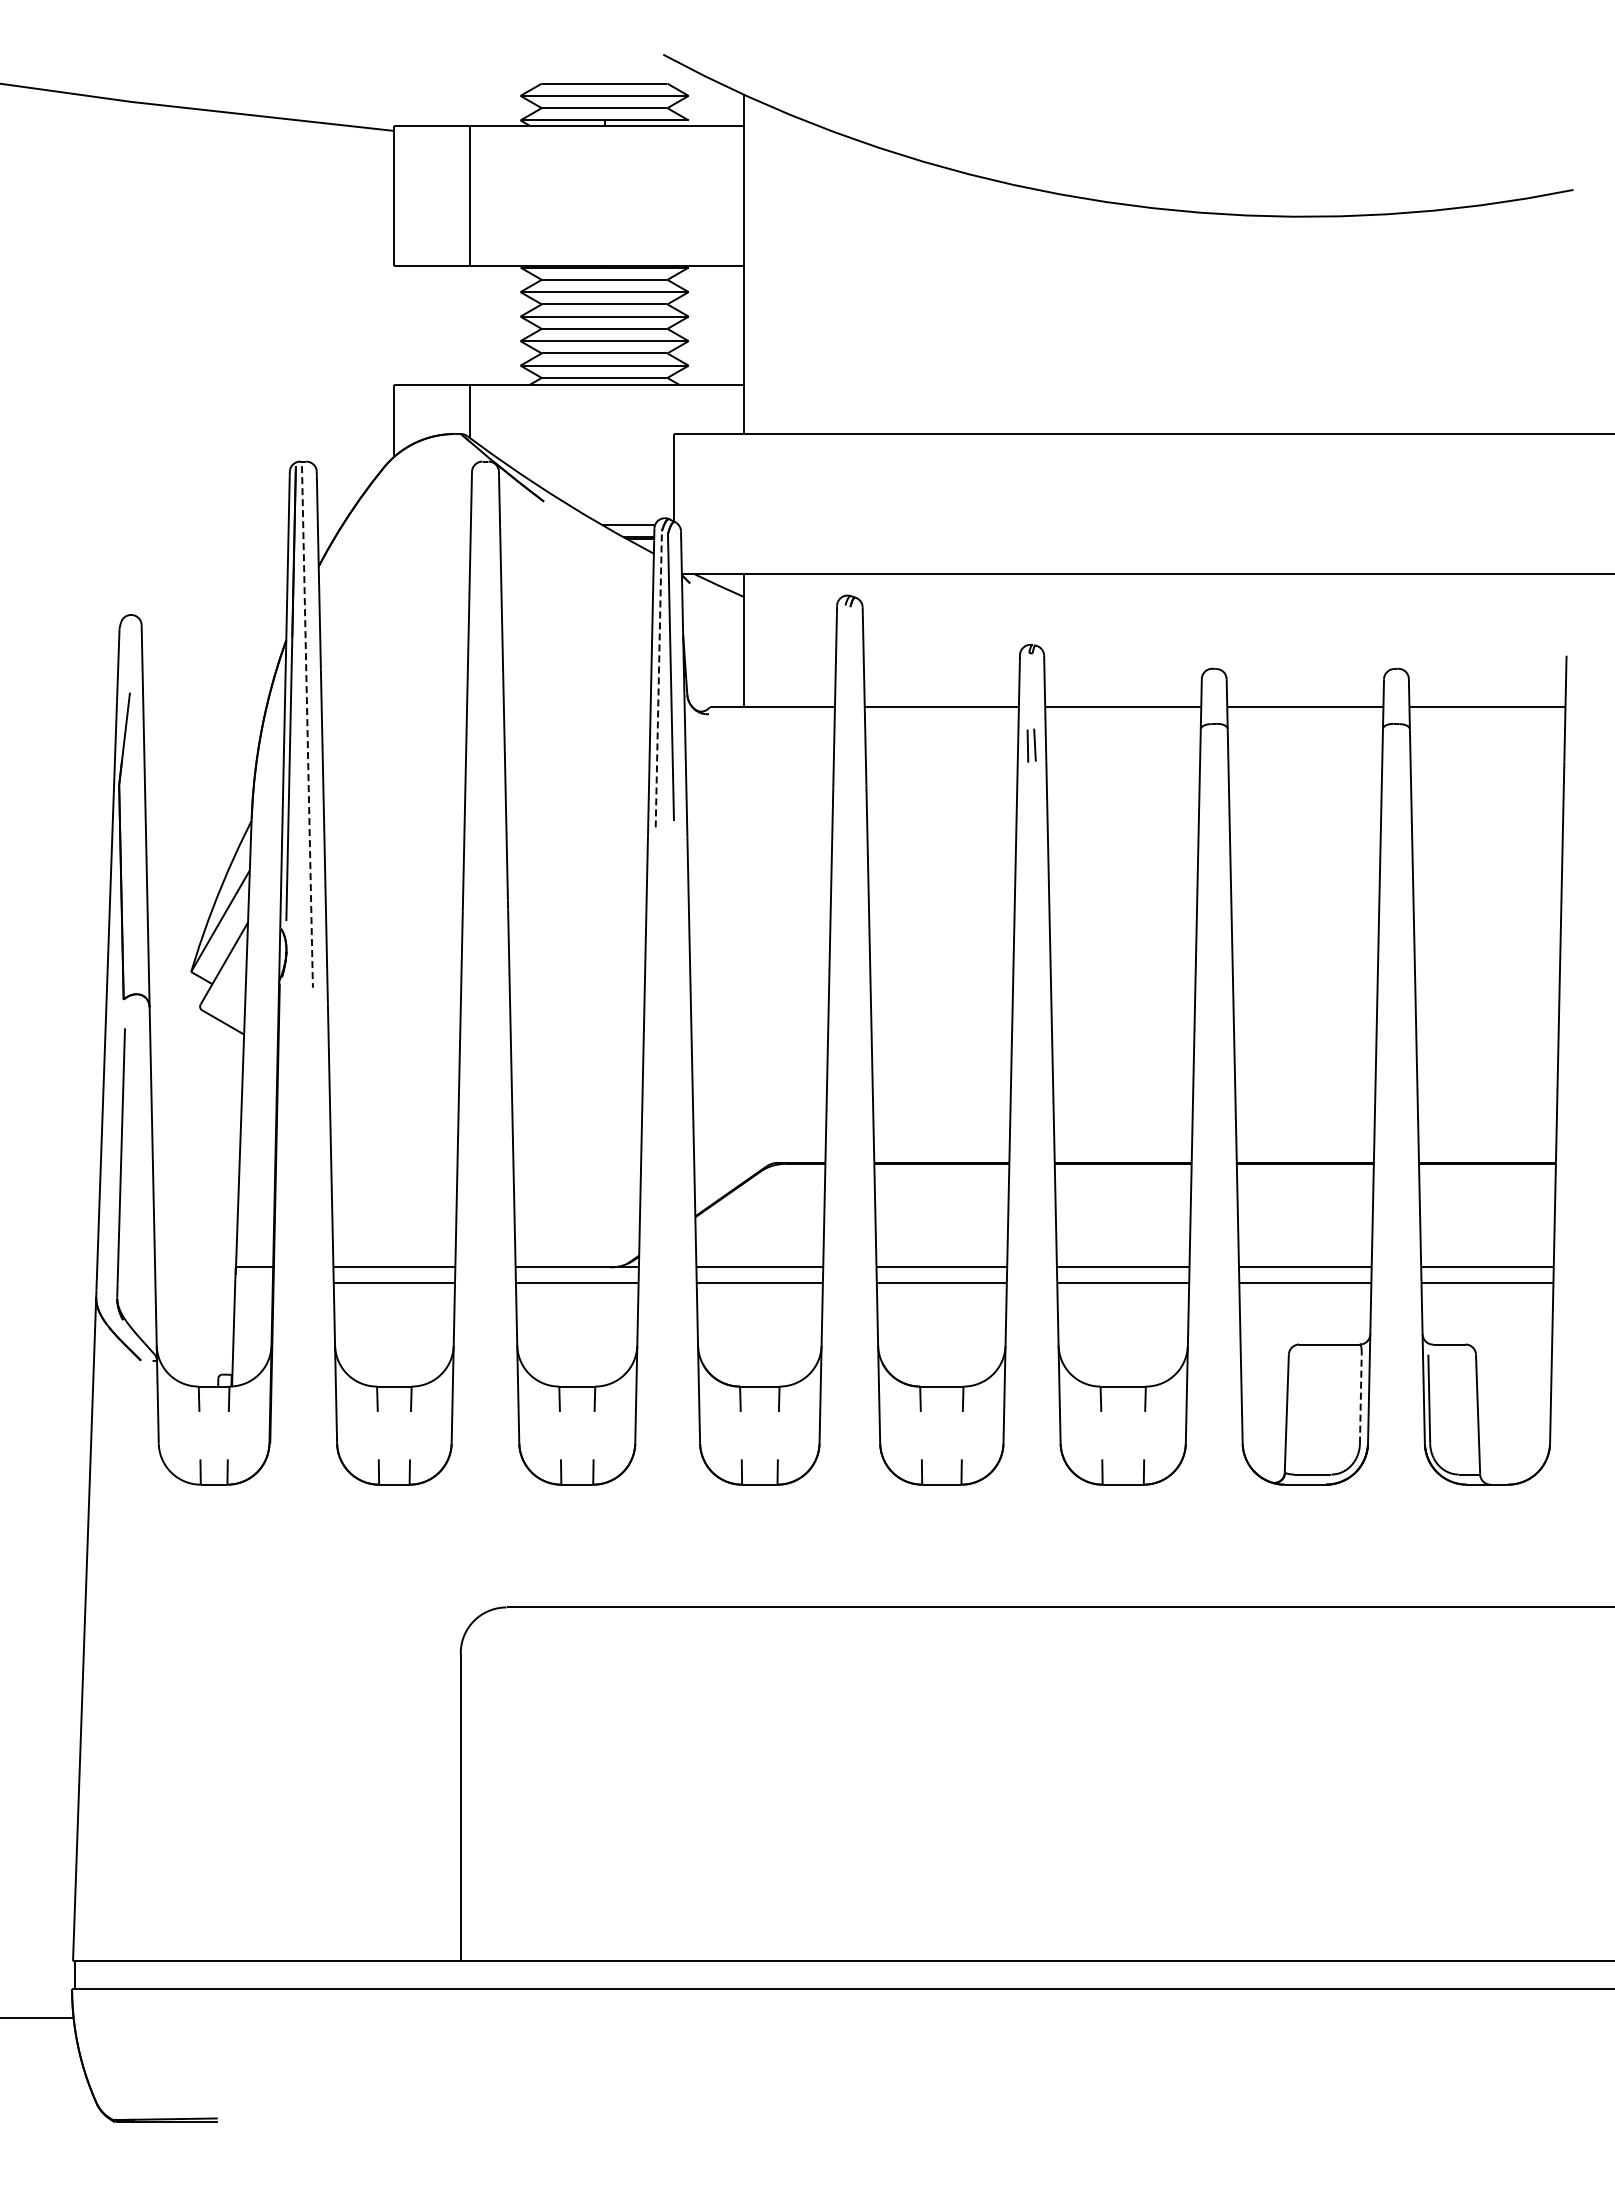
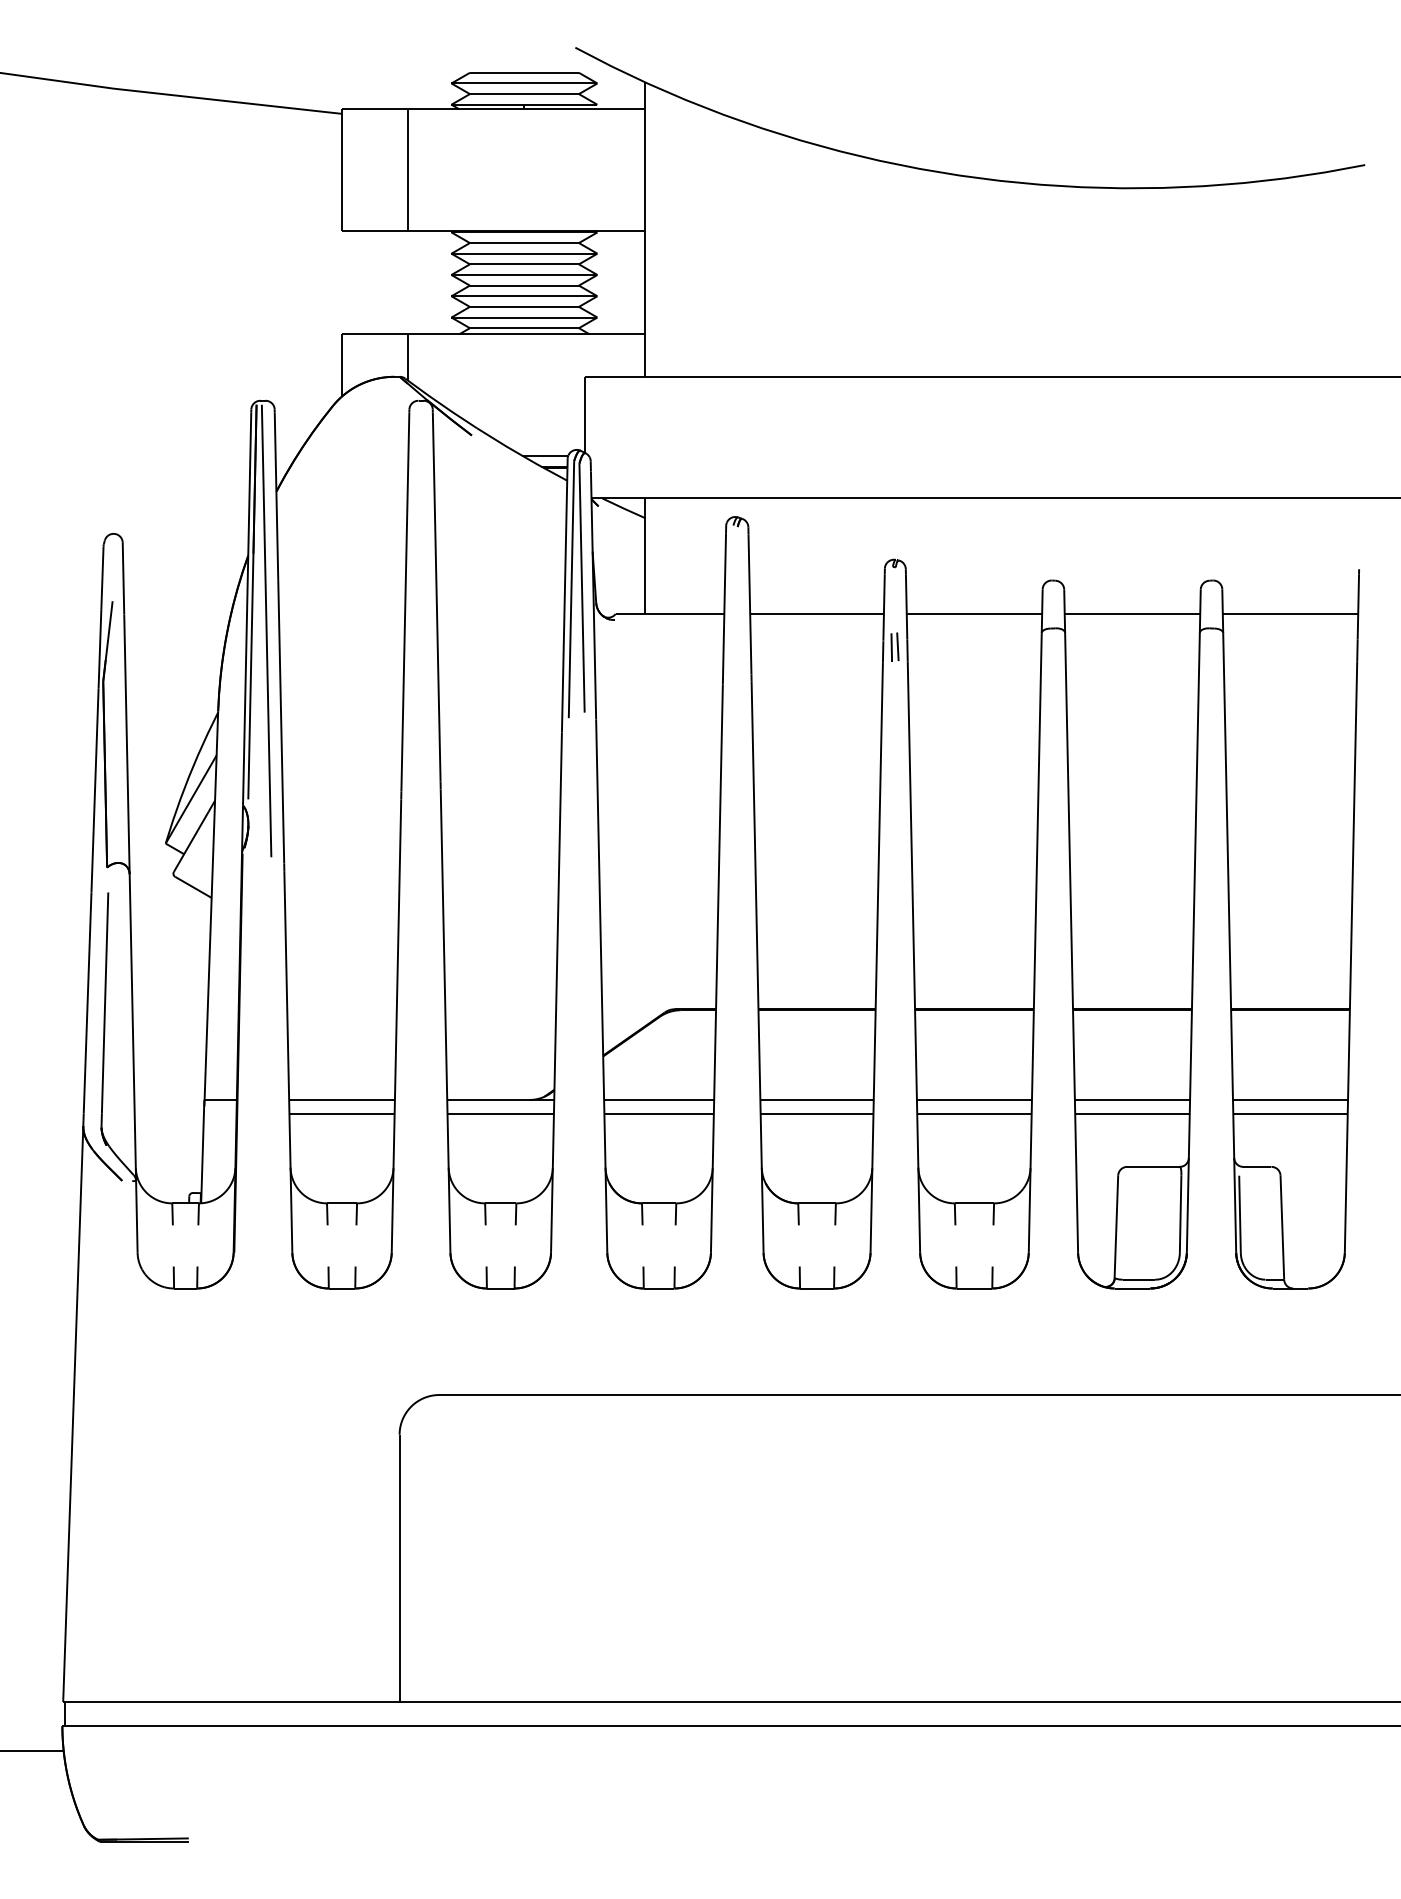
line: (658, 678) -> (571, 588), dashed -> solid
line: (307, 726) -> (266, 630), dashed -> solid
line: (1360, 1398) -> (1180, 1213), dashed -> solid

